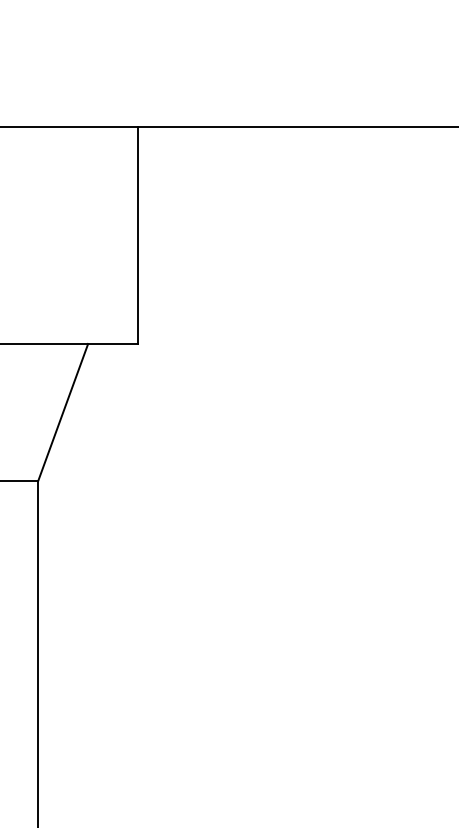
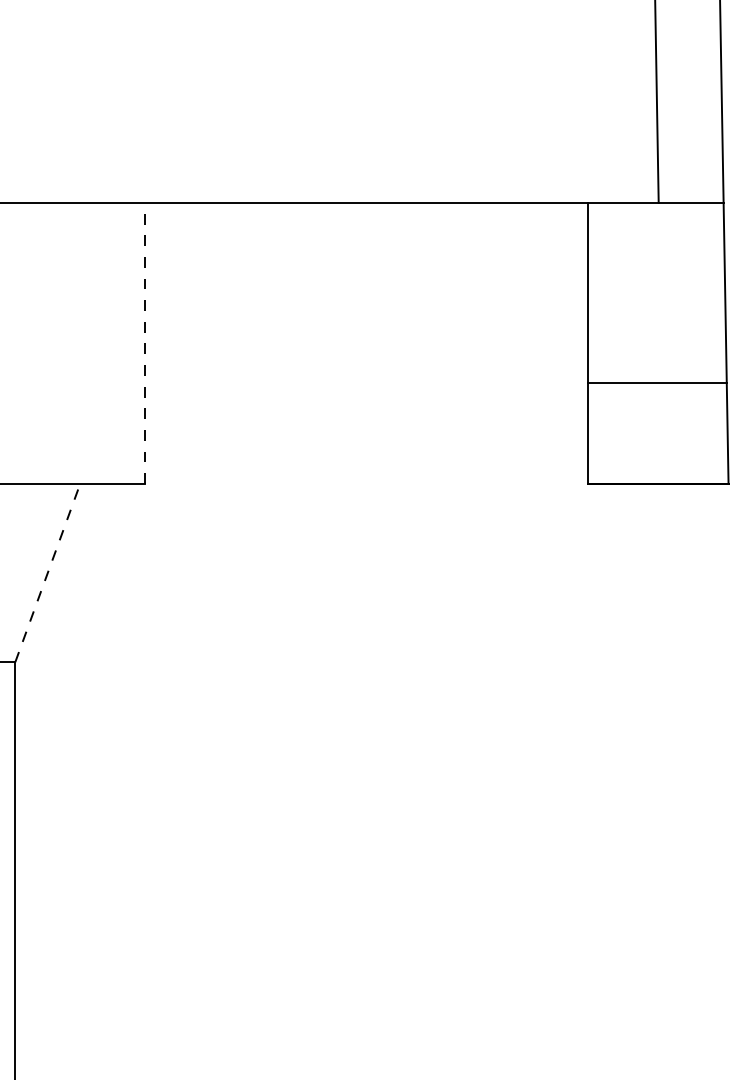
line: (138, 235) -> (145, 343), solid -> dashed
line: (62, 412) -> (47, 573), solid -> dashed

